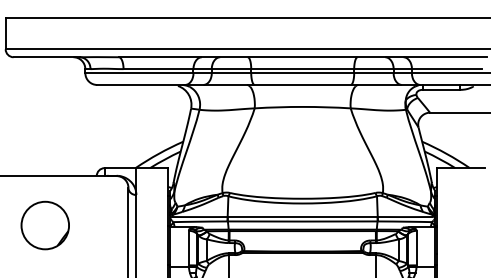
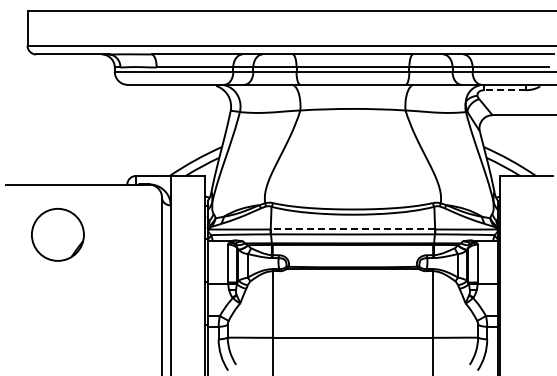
line: (441, 90) -> (505, 90), solid -> dashed
line: (302, 217) -> (352, 229), solid -> dashed
part: (44, 225) -> (57, 234), moved

